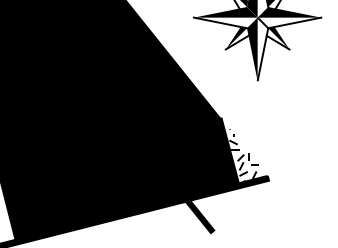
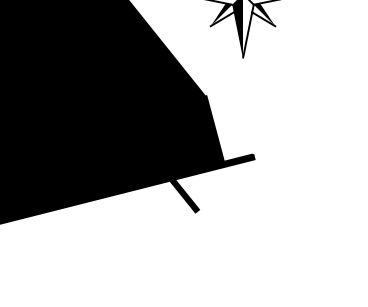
hatch: (239, 150) -> (224, 128), removed

